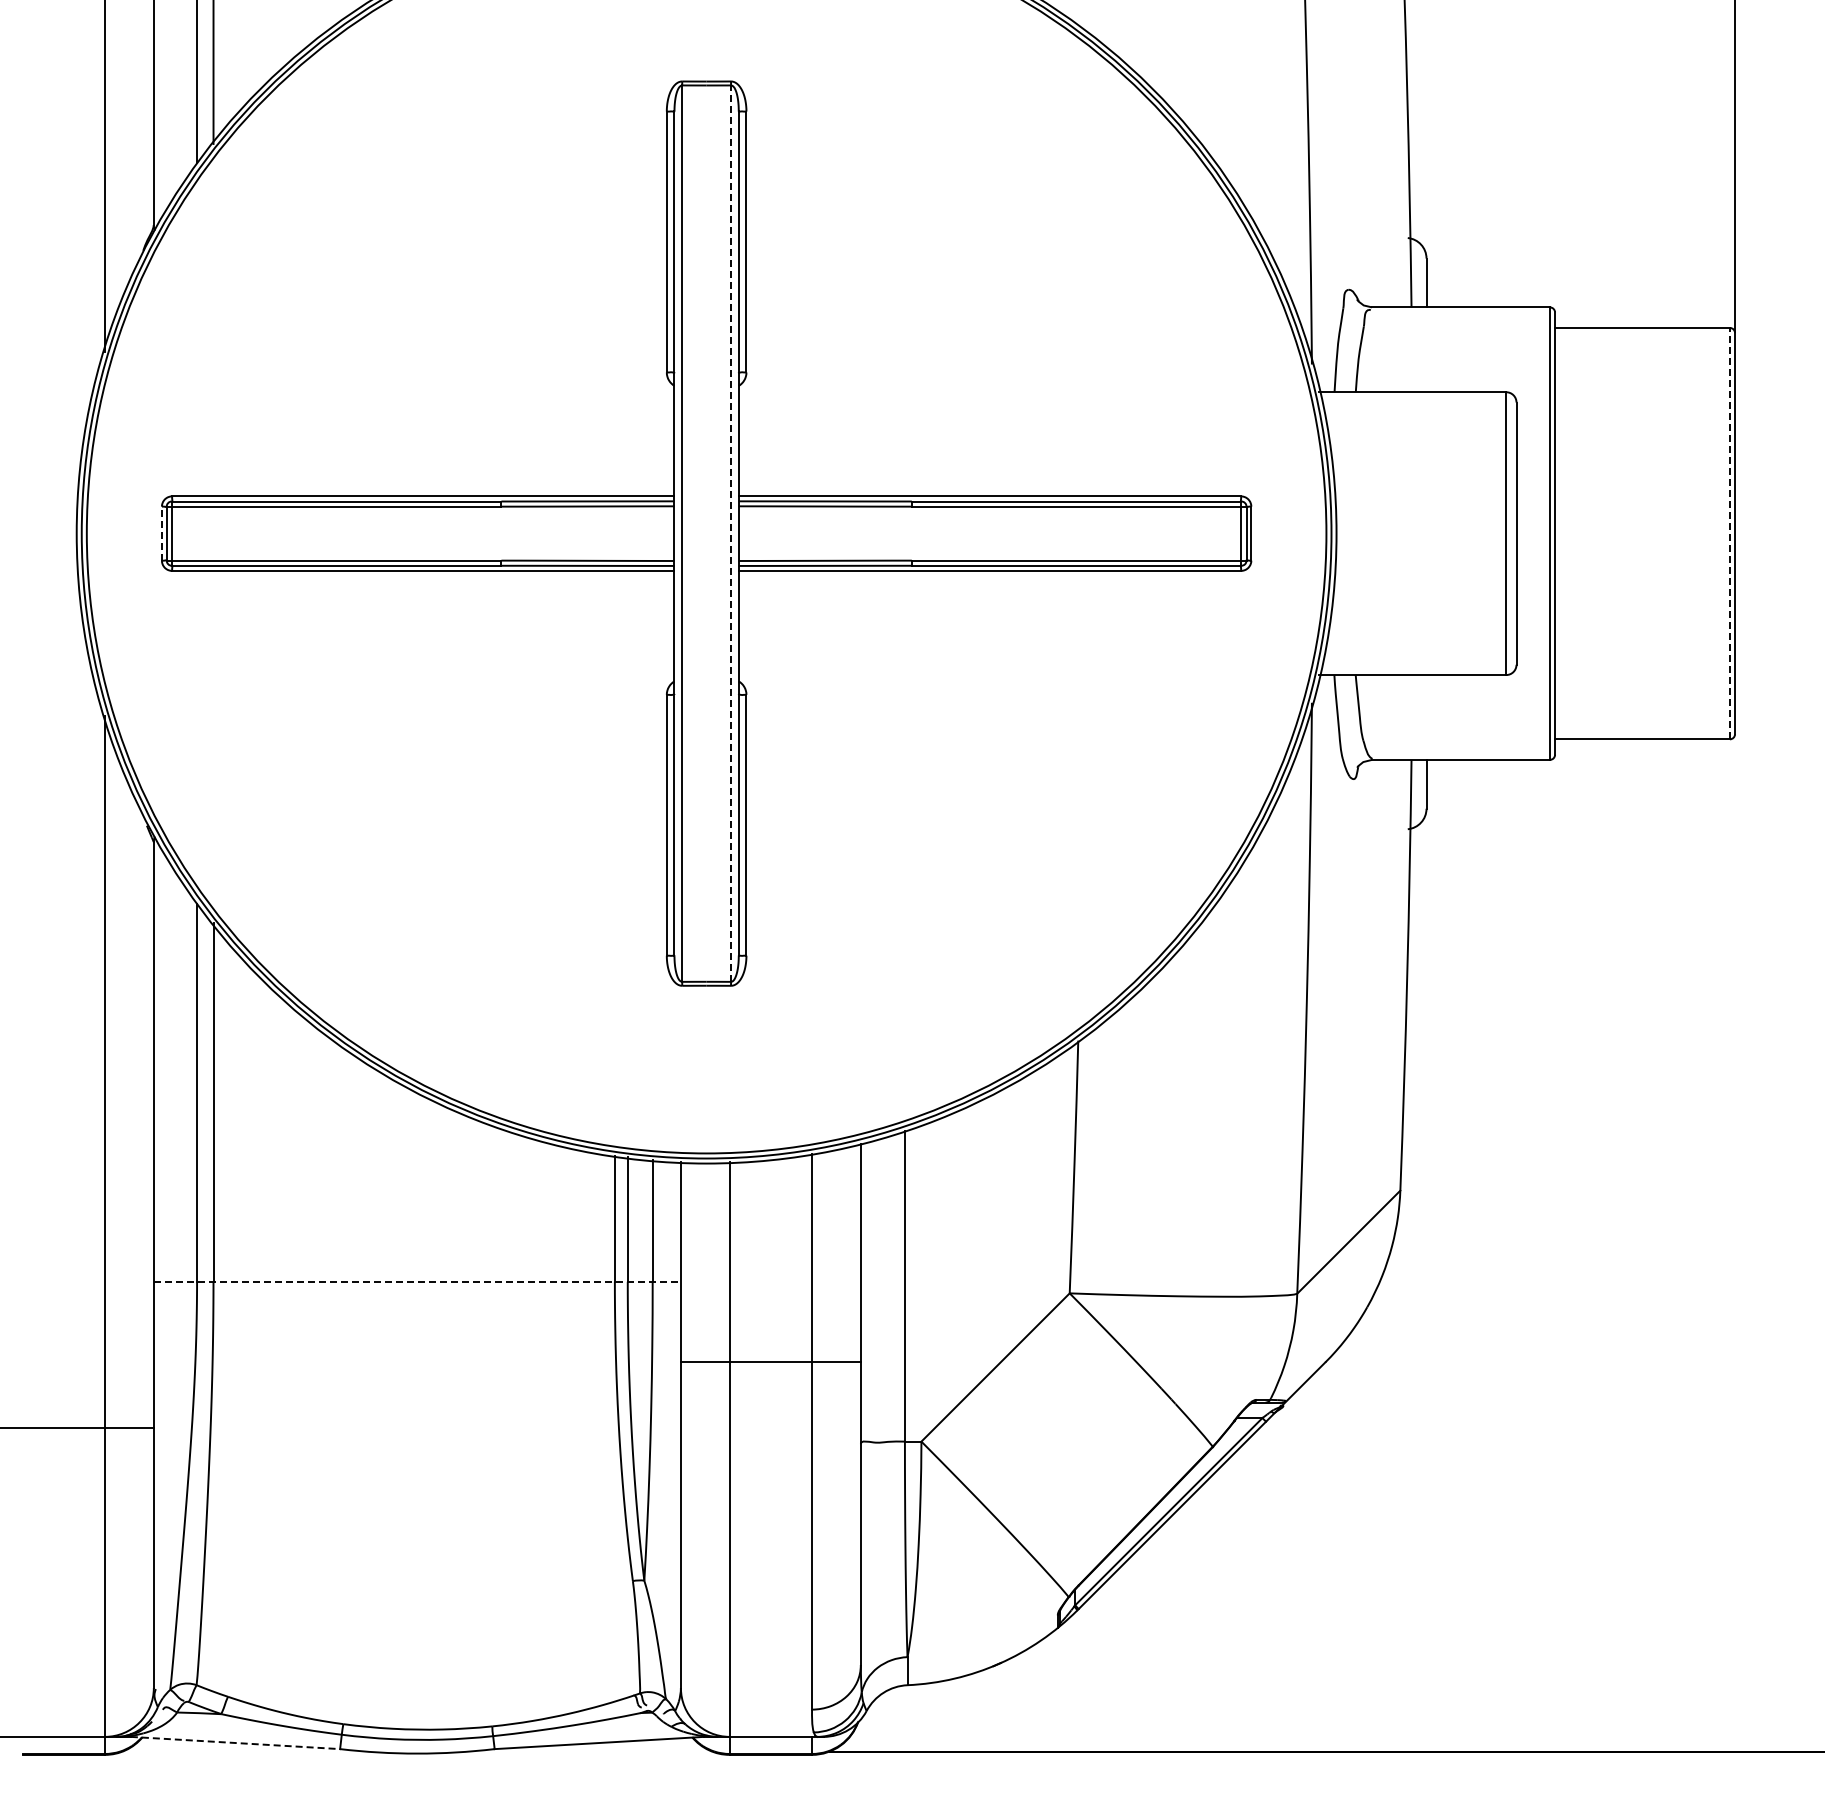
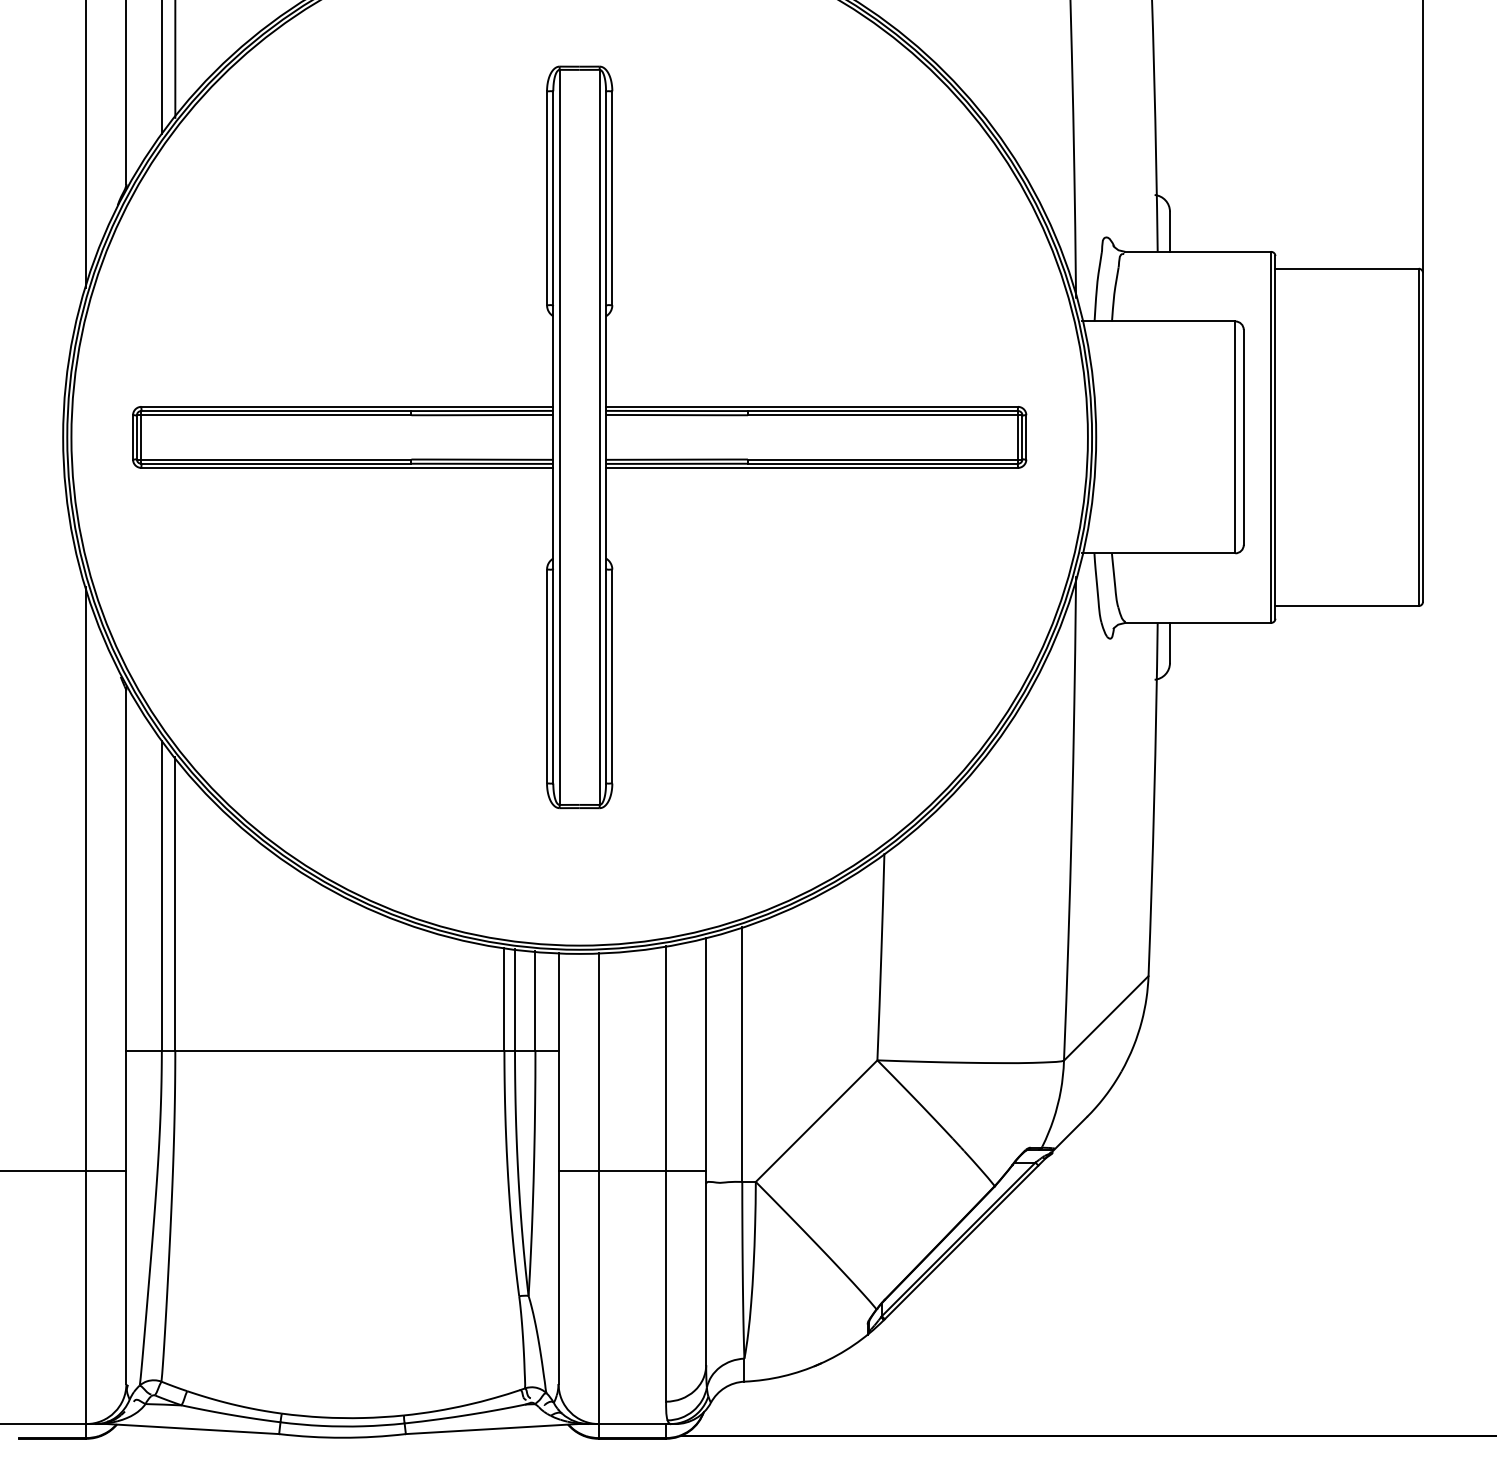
line: (161, 533) -> (132, 437), dashed -> solid
line: (731, 533) -> (600, 437), dashed -> solid
line: (1729, 533) -> (1418, 437), dashed -> solid
line: (417, 1281) -> (342, 1050), dashed -> solid
line: (770, 1362) -> (632, 1171), moved
line: (235, 1743) -> (193, 1429), dashed -> solid

